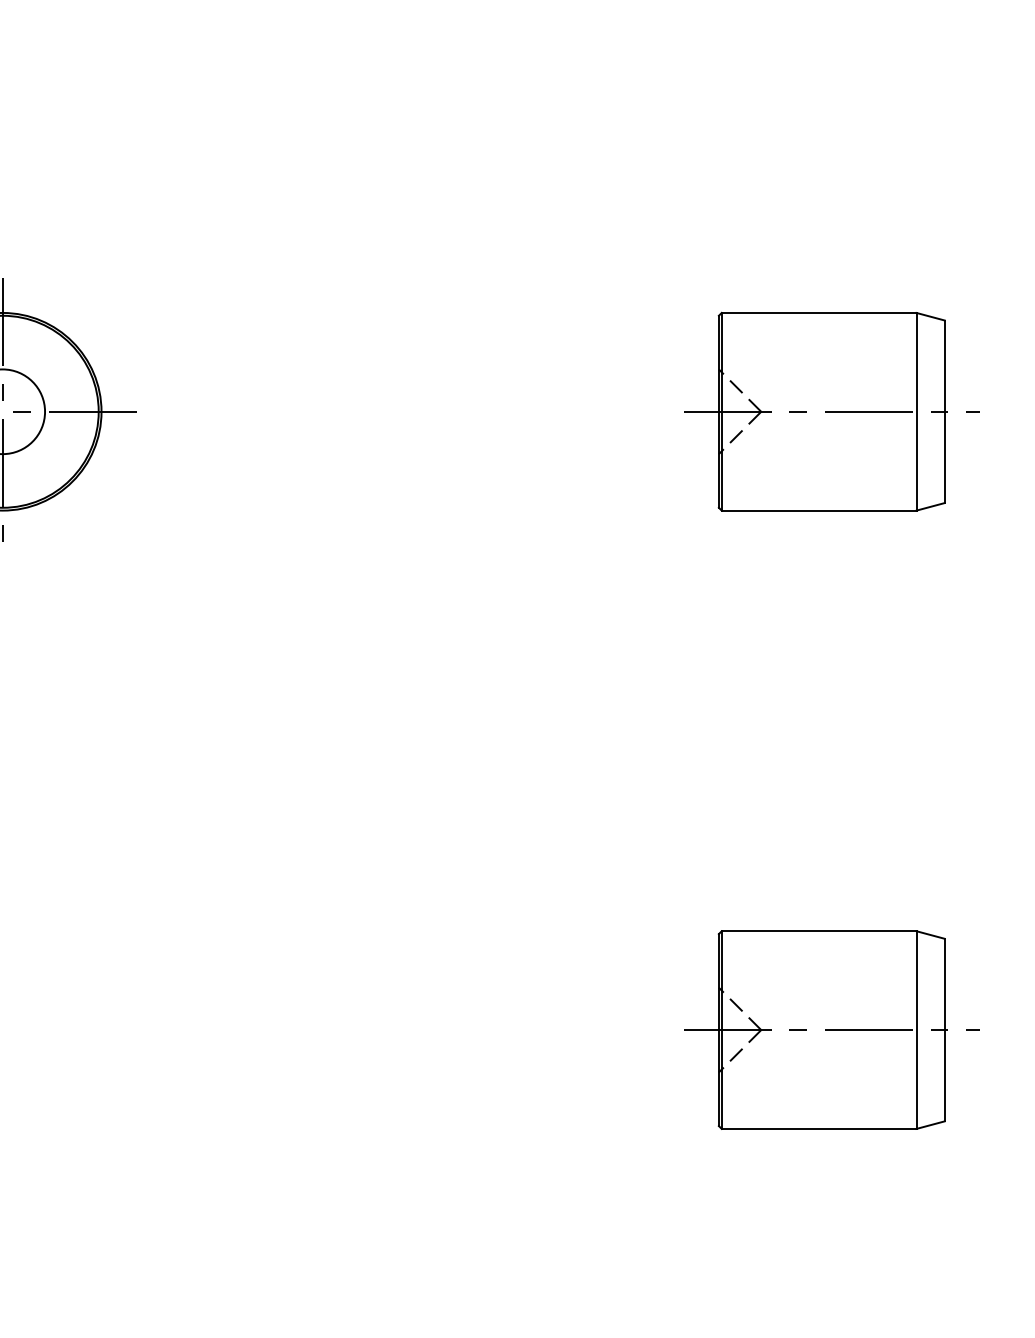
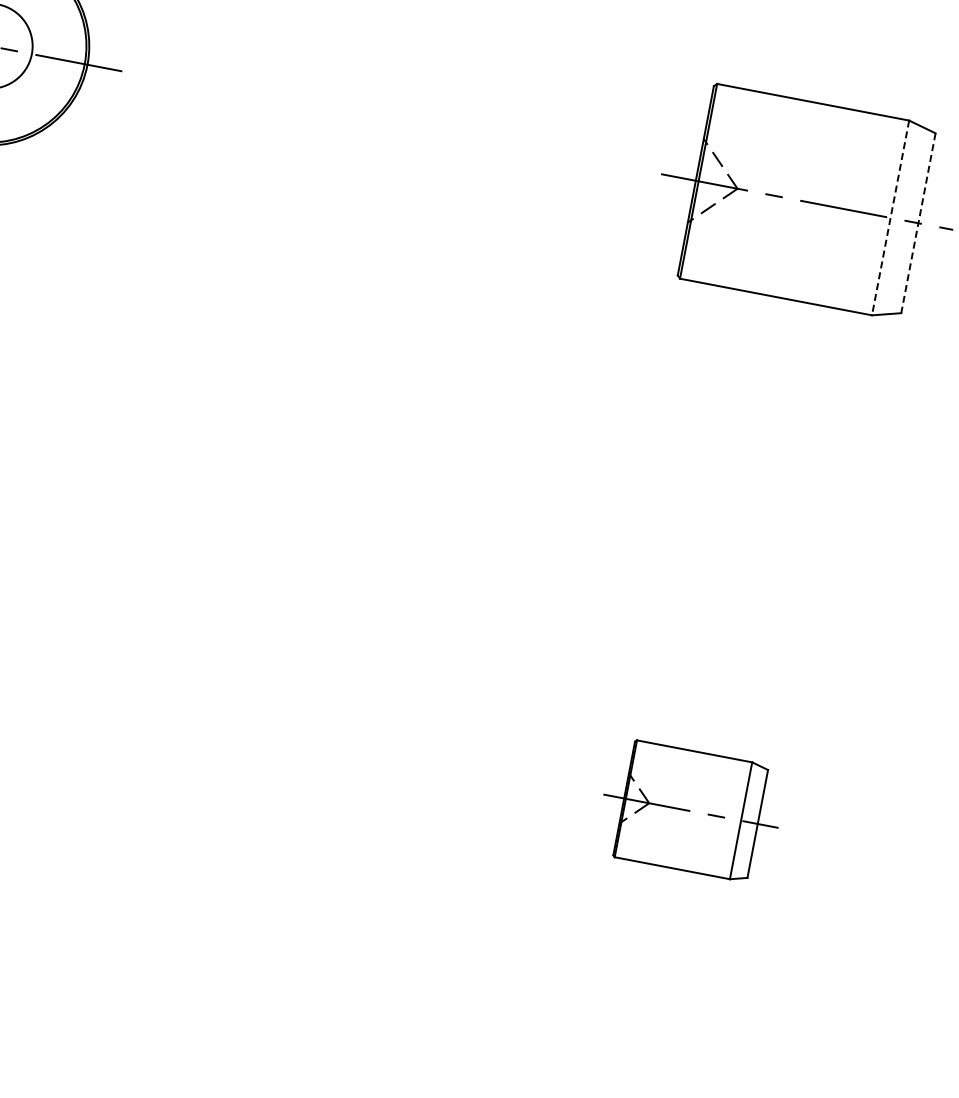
line: (916, 411) -> (890, 217), solid -> dashed
line: (944, 412) -> (918, 223), solid -> dashed
part: (831, 1029) -> (690, 810), size x0.6

